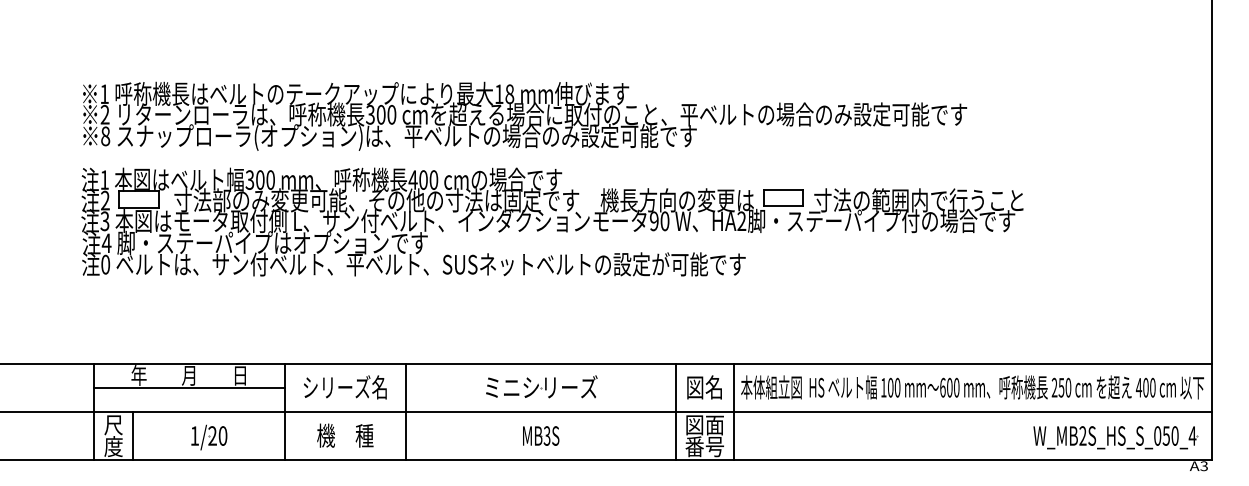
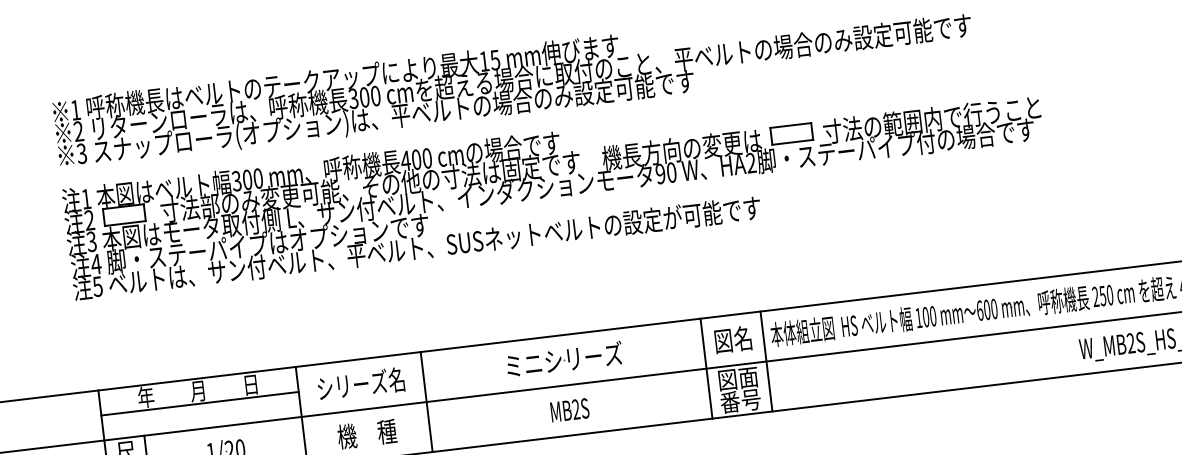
text: (509, 93) -> (494, 59), 18 -> 15
text: (105, 136) -> (81, 153), 8 -> 3
text: (105, 264) -> (97, 286), 0 -> 5
text: (546, 435) -> (575, 409), MB3S -> MB2S

